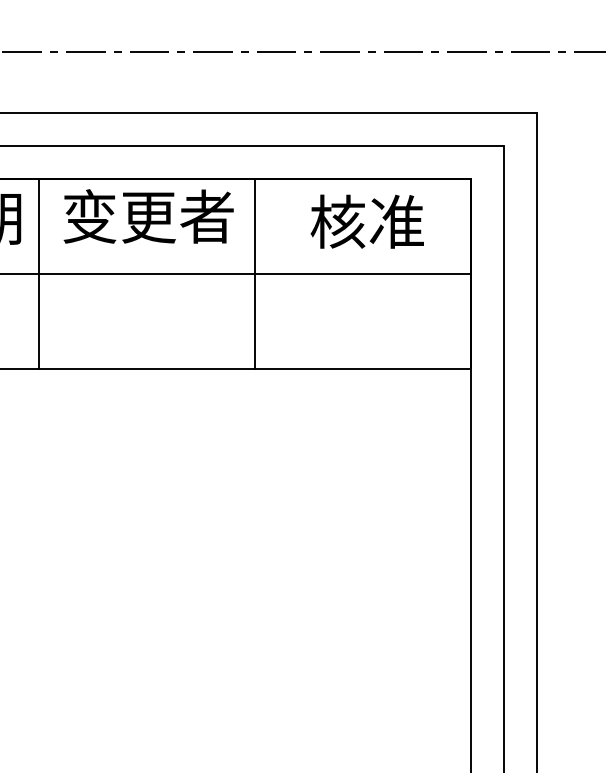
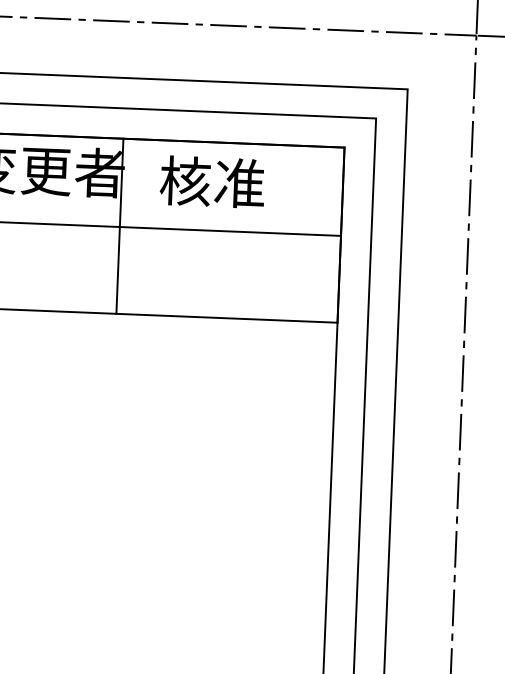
text: (366, 221) -> (211, 181), moved
line: (255, 273) -> (120, 226), moved

